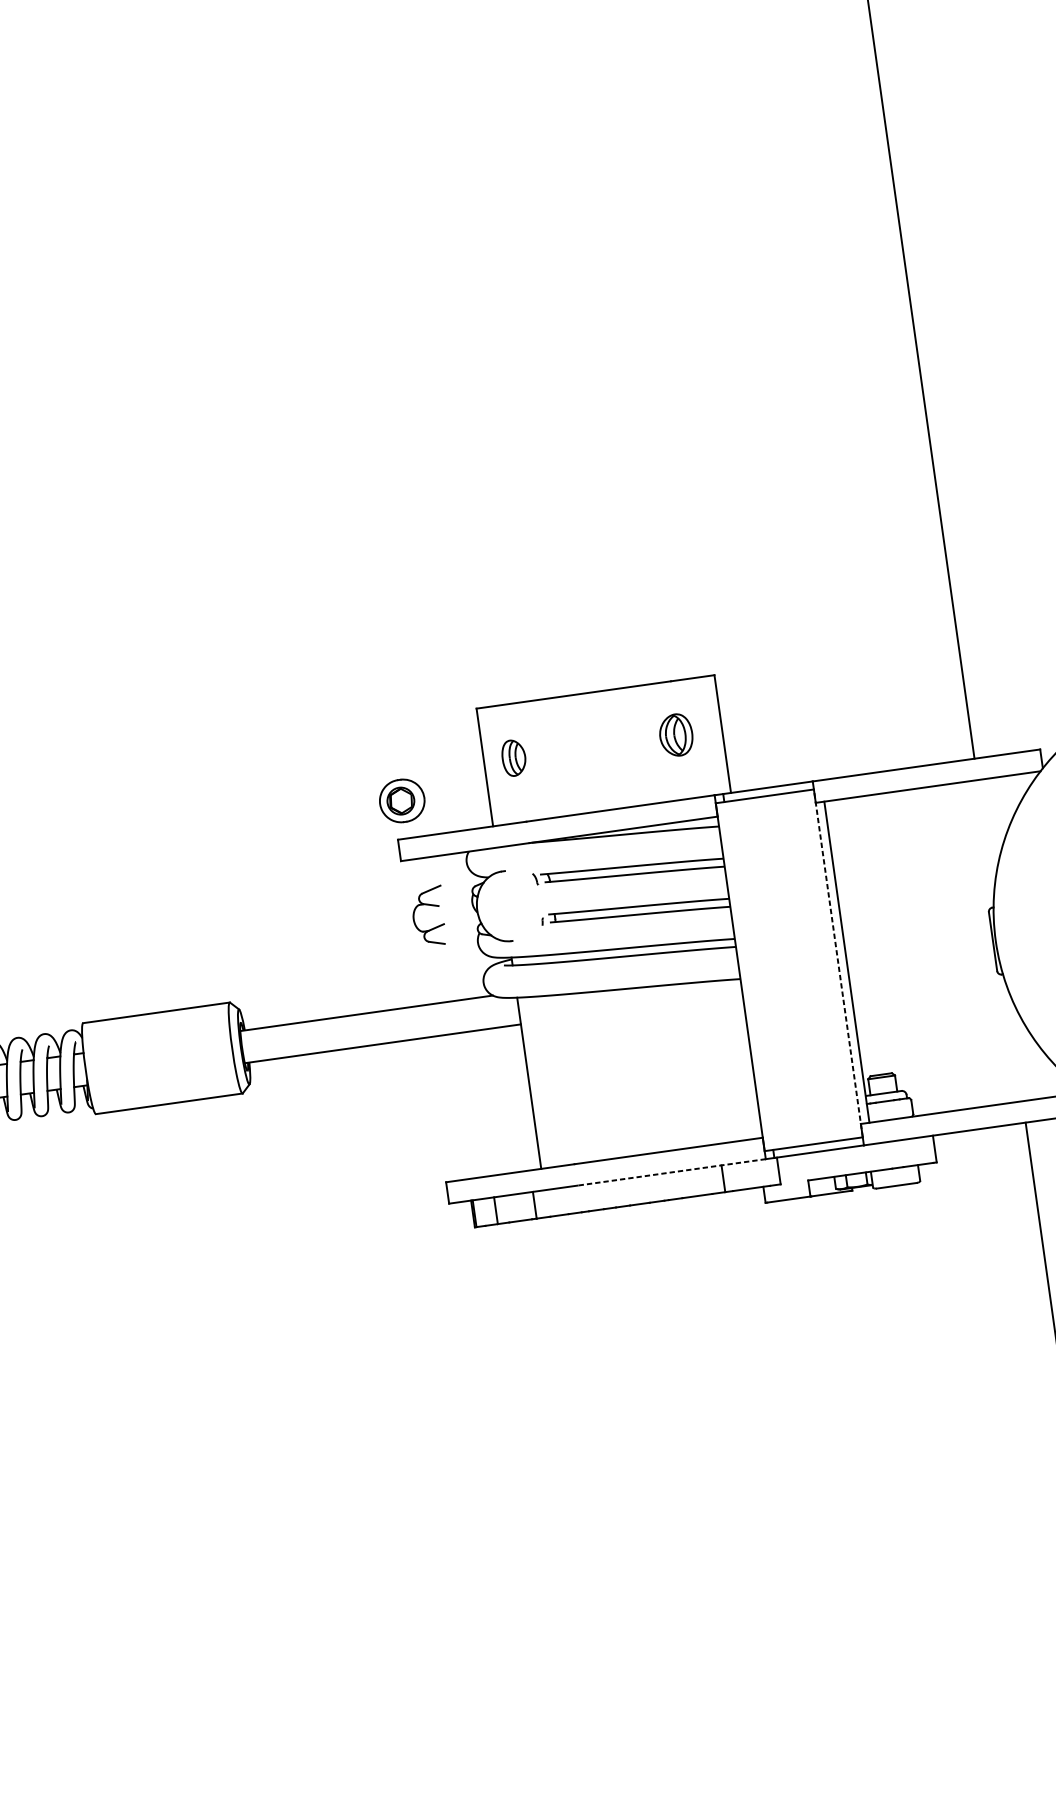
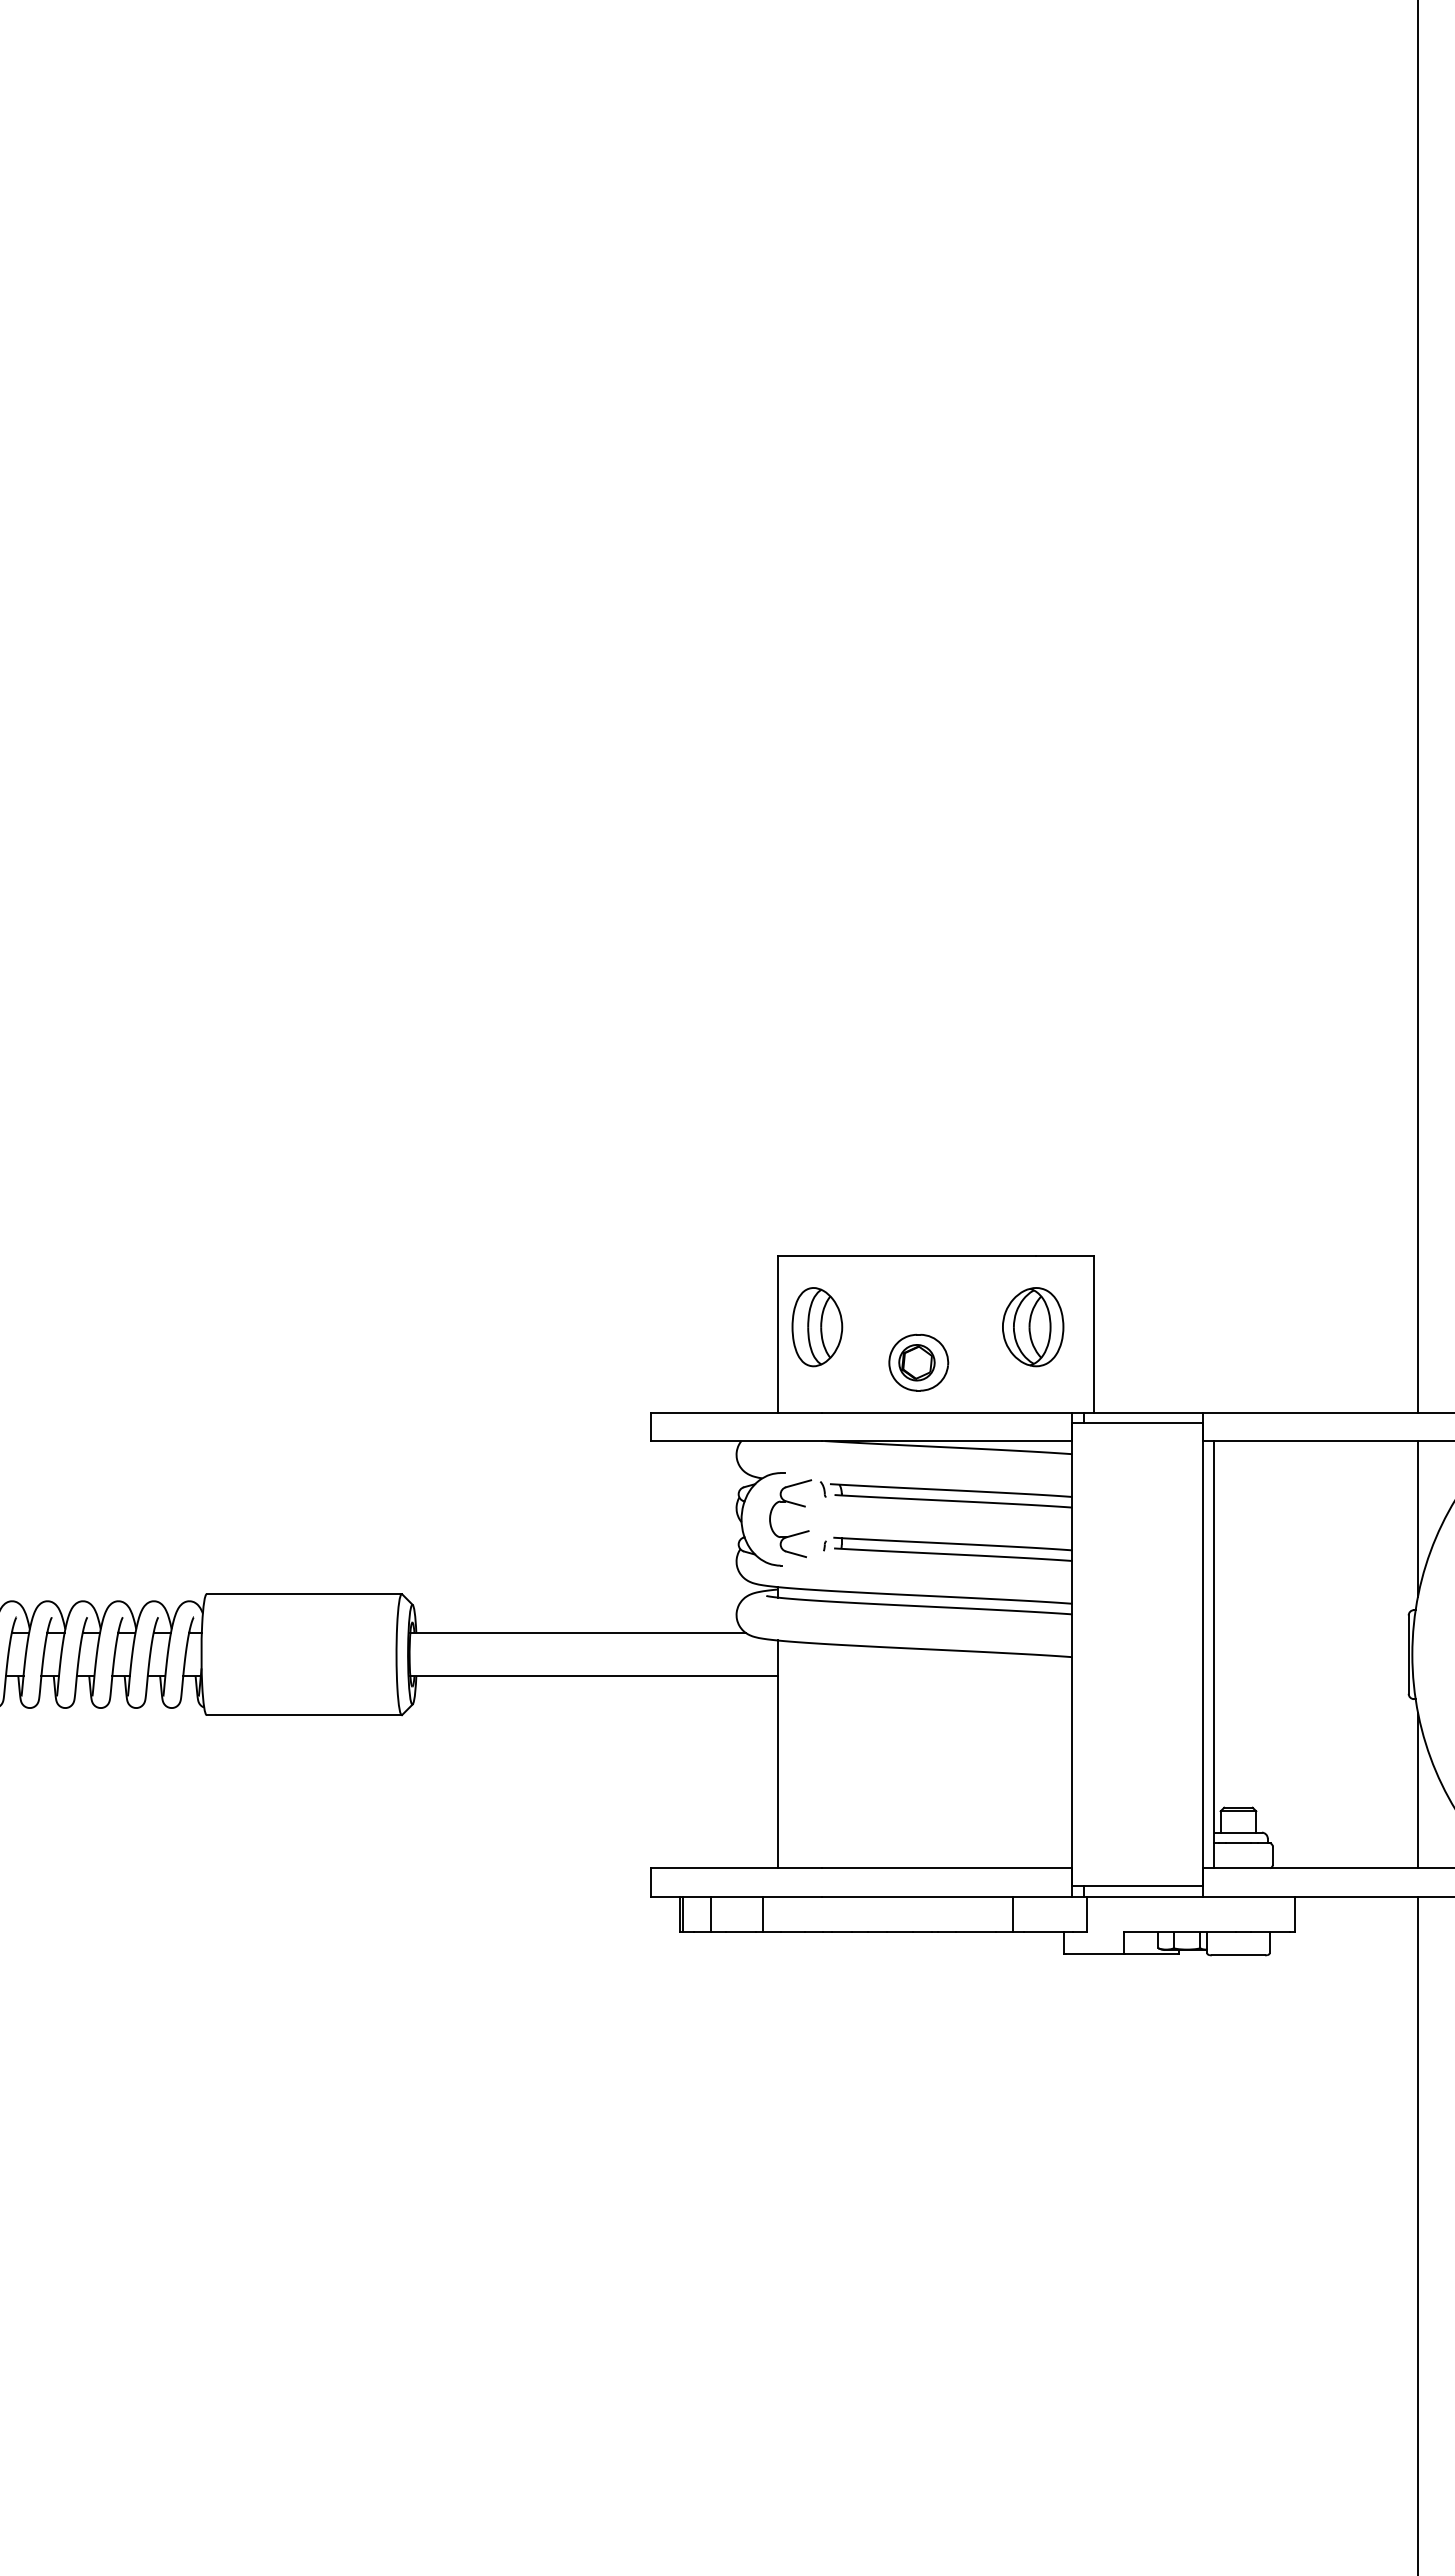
part: (676, 735) -> (1033, 1327), size x1.43
part: (514, 758) -> (817, 1327), size x1.67
part: (402, 800) -> (918, 1362), moved
line: (986, 838) -> (1418, 1518), added
part: (429, 905) -> (793, 1504), moved
line: (838, 963) -> (1202, 1654), dashed -> solid
line: (1014, 1042) -> (1418, 1790), added
line: (671, 1172) -> (946, 1896), dashed -> solid

